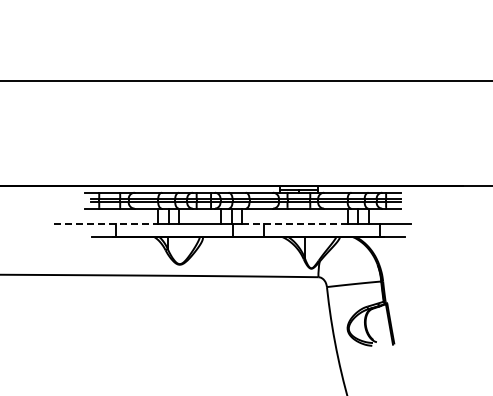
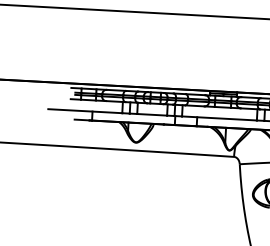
line: (106, 224) -> (85, 111), dashed -> solid
line: (294, 224) -> (219, 118), dashed -> solid

